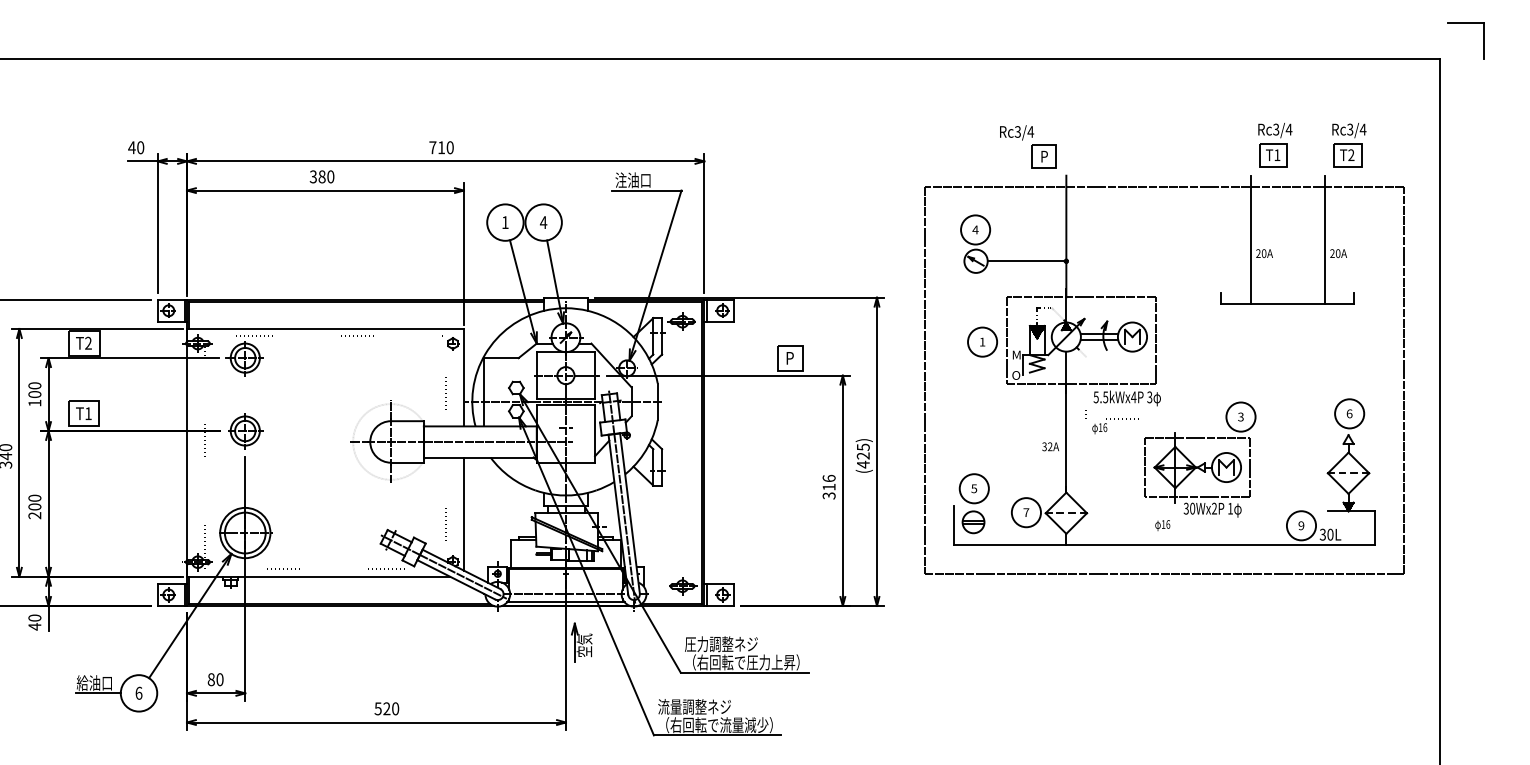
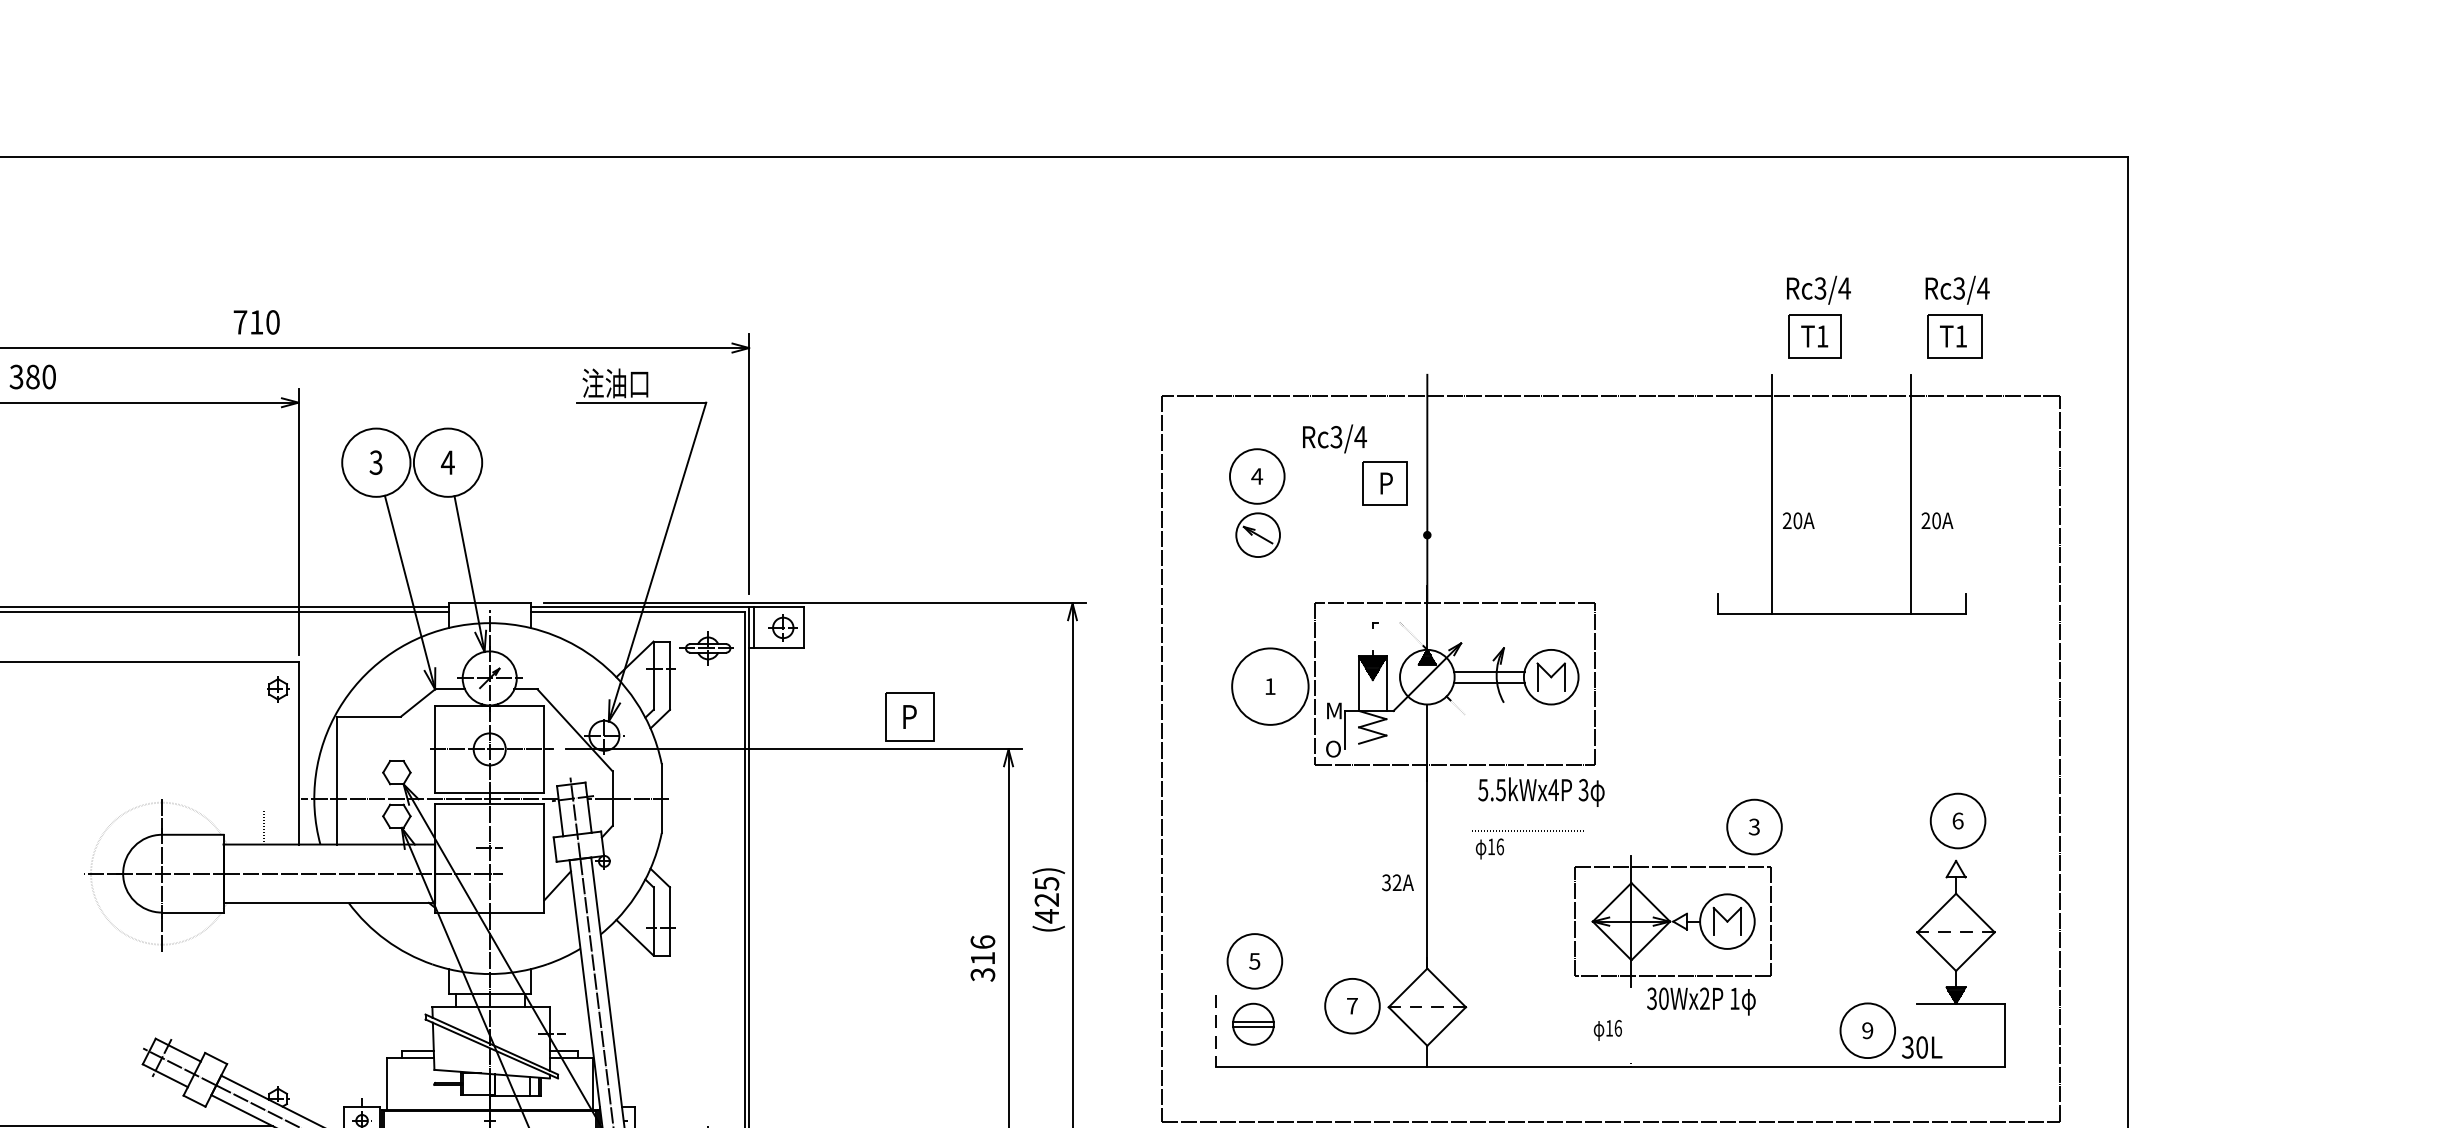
part: (1465, 23) -> (2175, 89), removed
part: (1028, 146) -> (1356, 464), moved
text: (1351, 154) -> (1961, 335), T2 -> T1
text: (504, 222) -> (374, 462), 1 -> 3
line: (1026, 261) -> (1352, 535), removed
circle: (982, 341) -> (1270, 685), size x1.4
line: (463, 513) -> (297, 1007), removed
line: (953, 526) -> (1215, 1032), solid -> dashed

